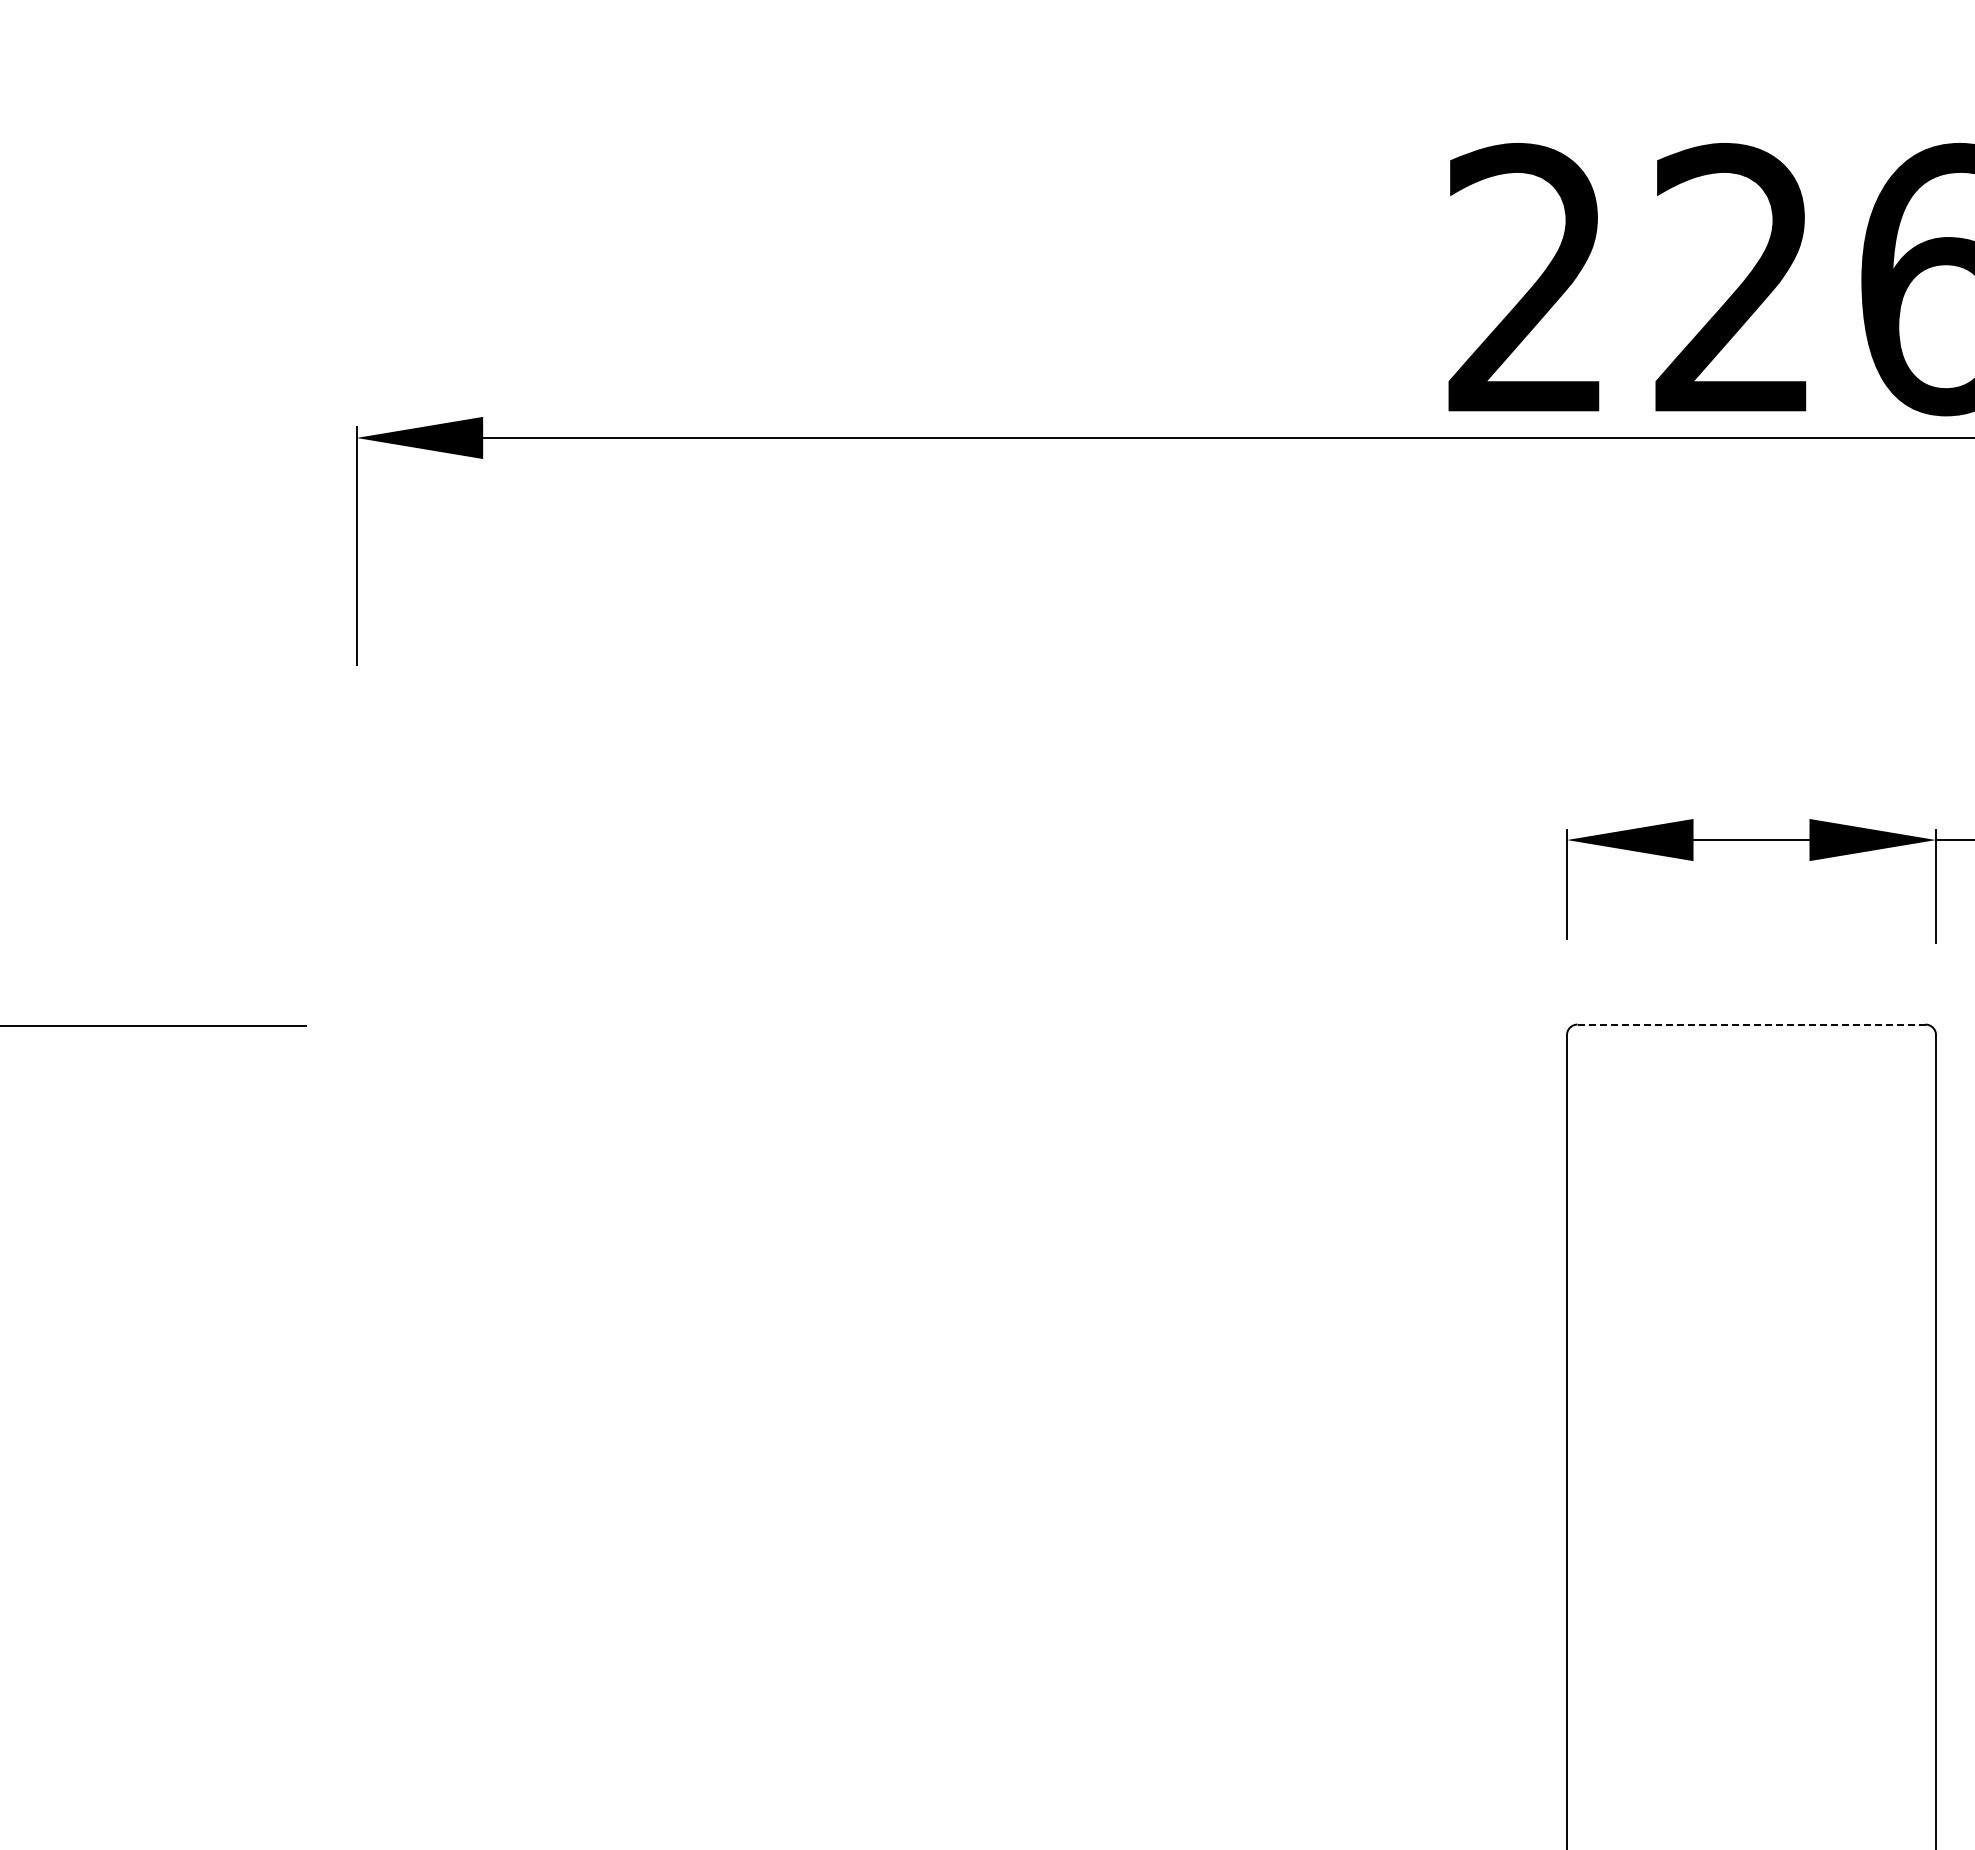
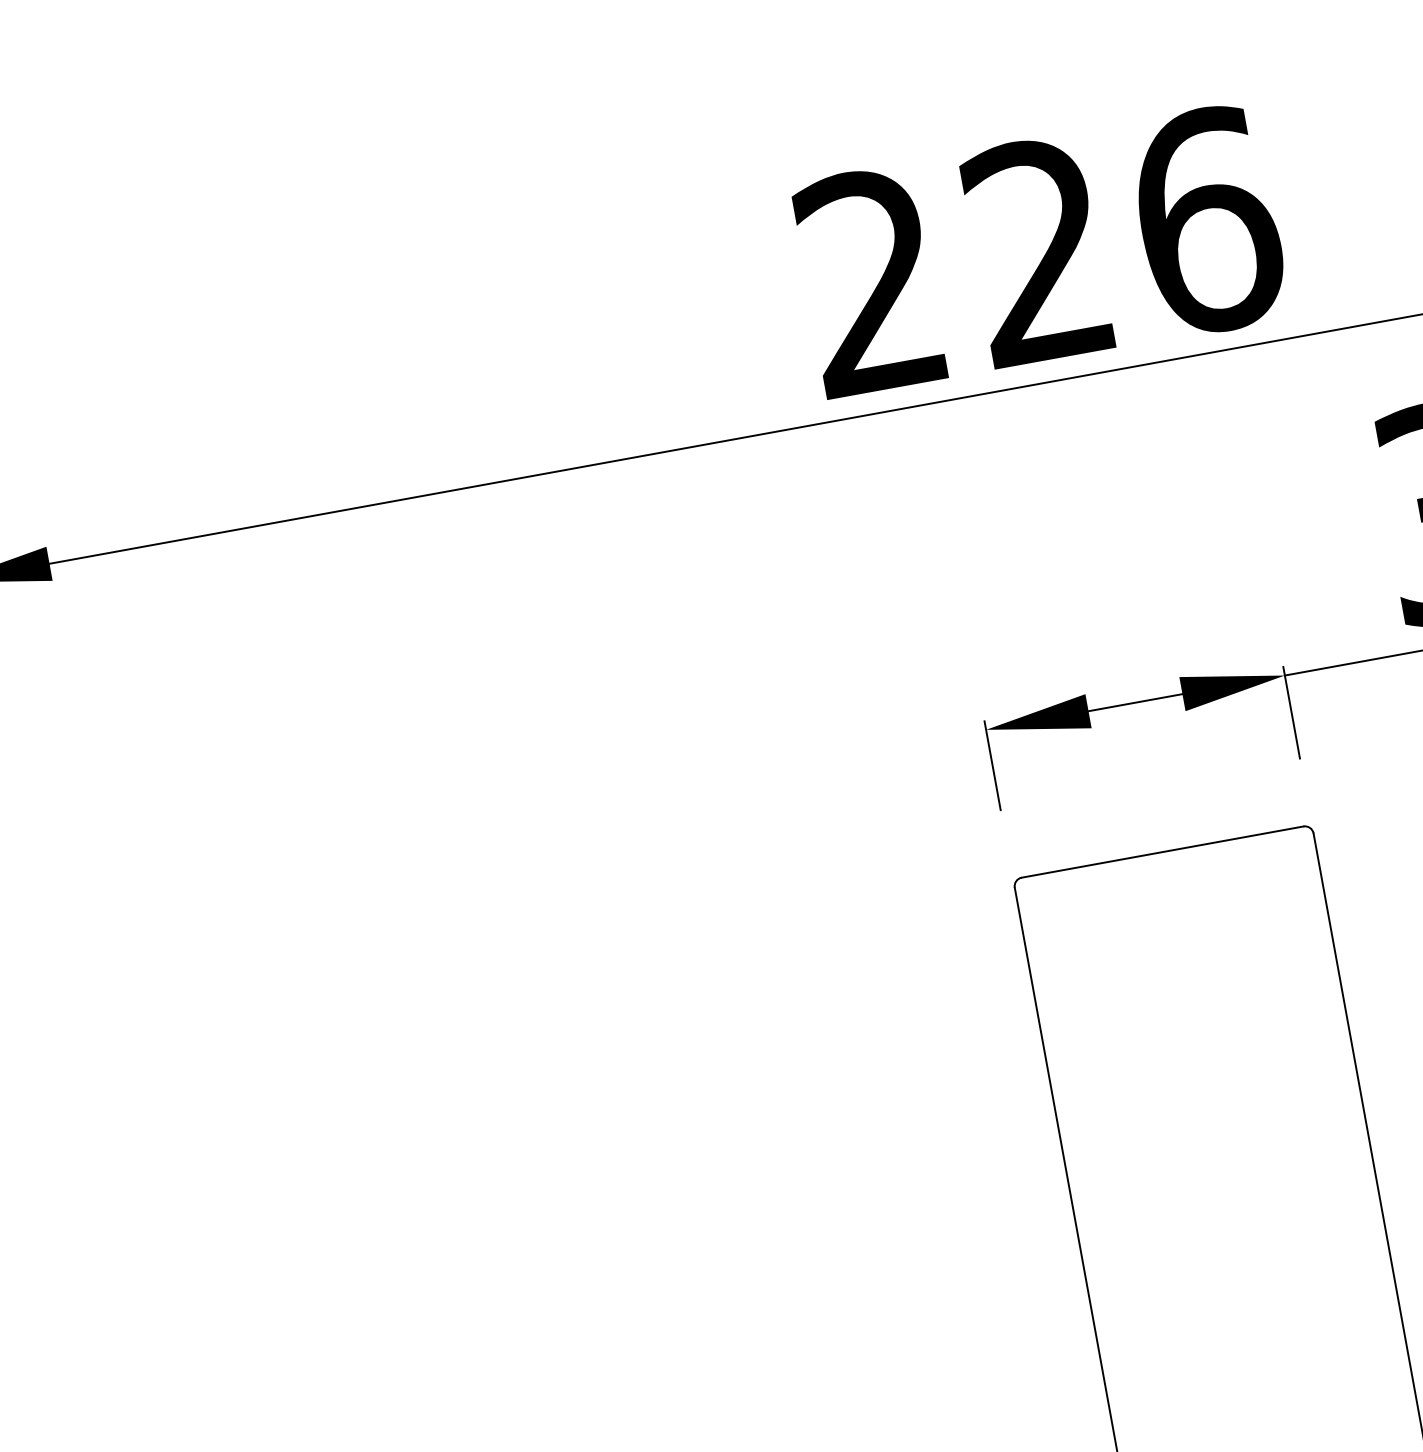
line: (1751, 1024) -> (1162, 852), dashed -> solid

